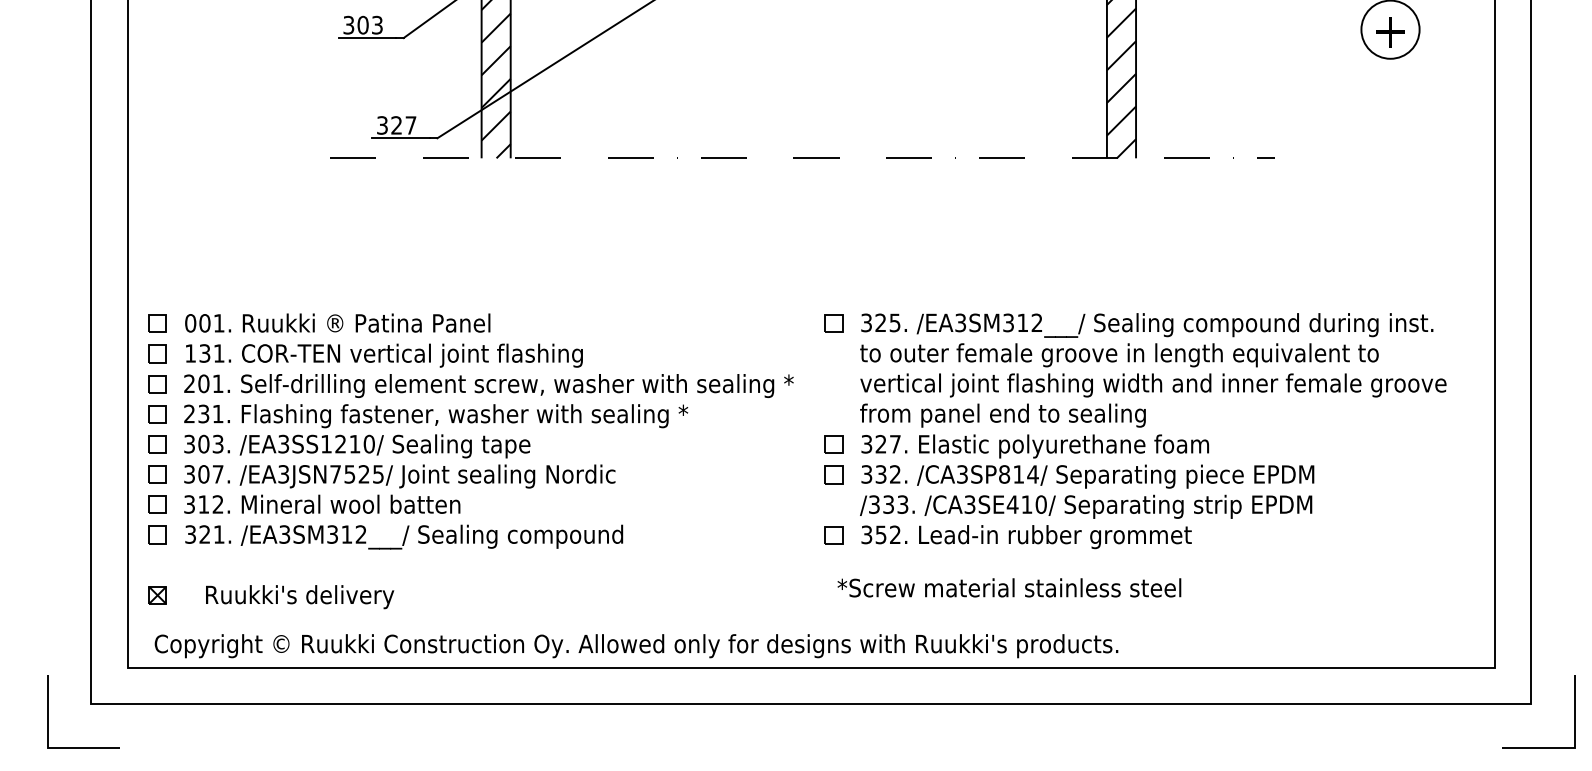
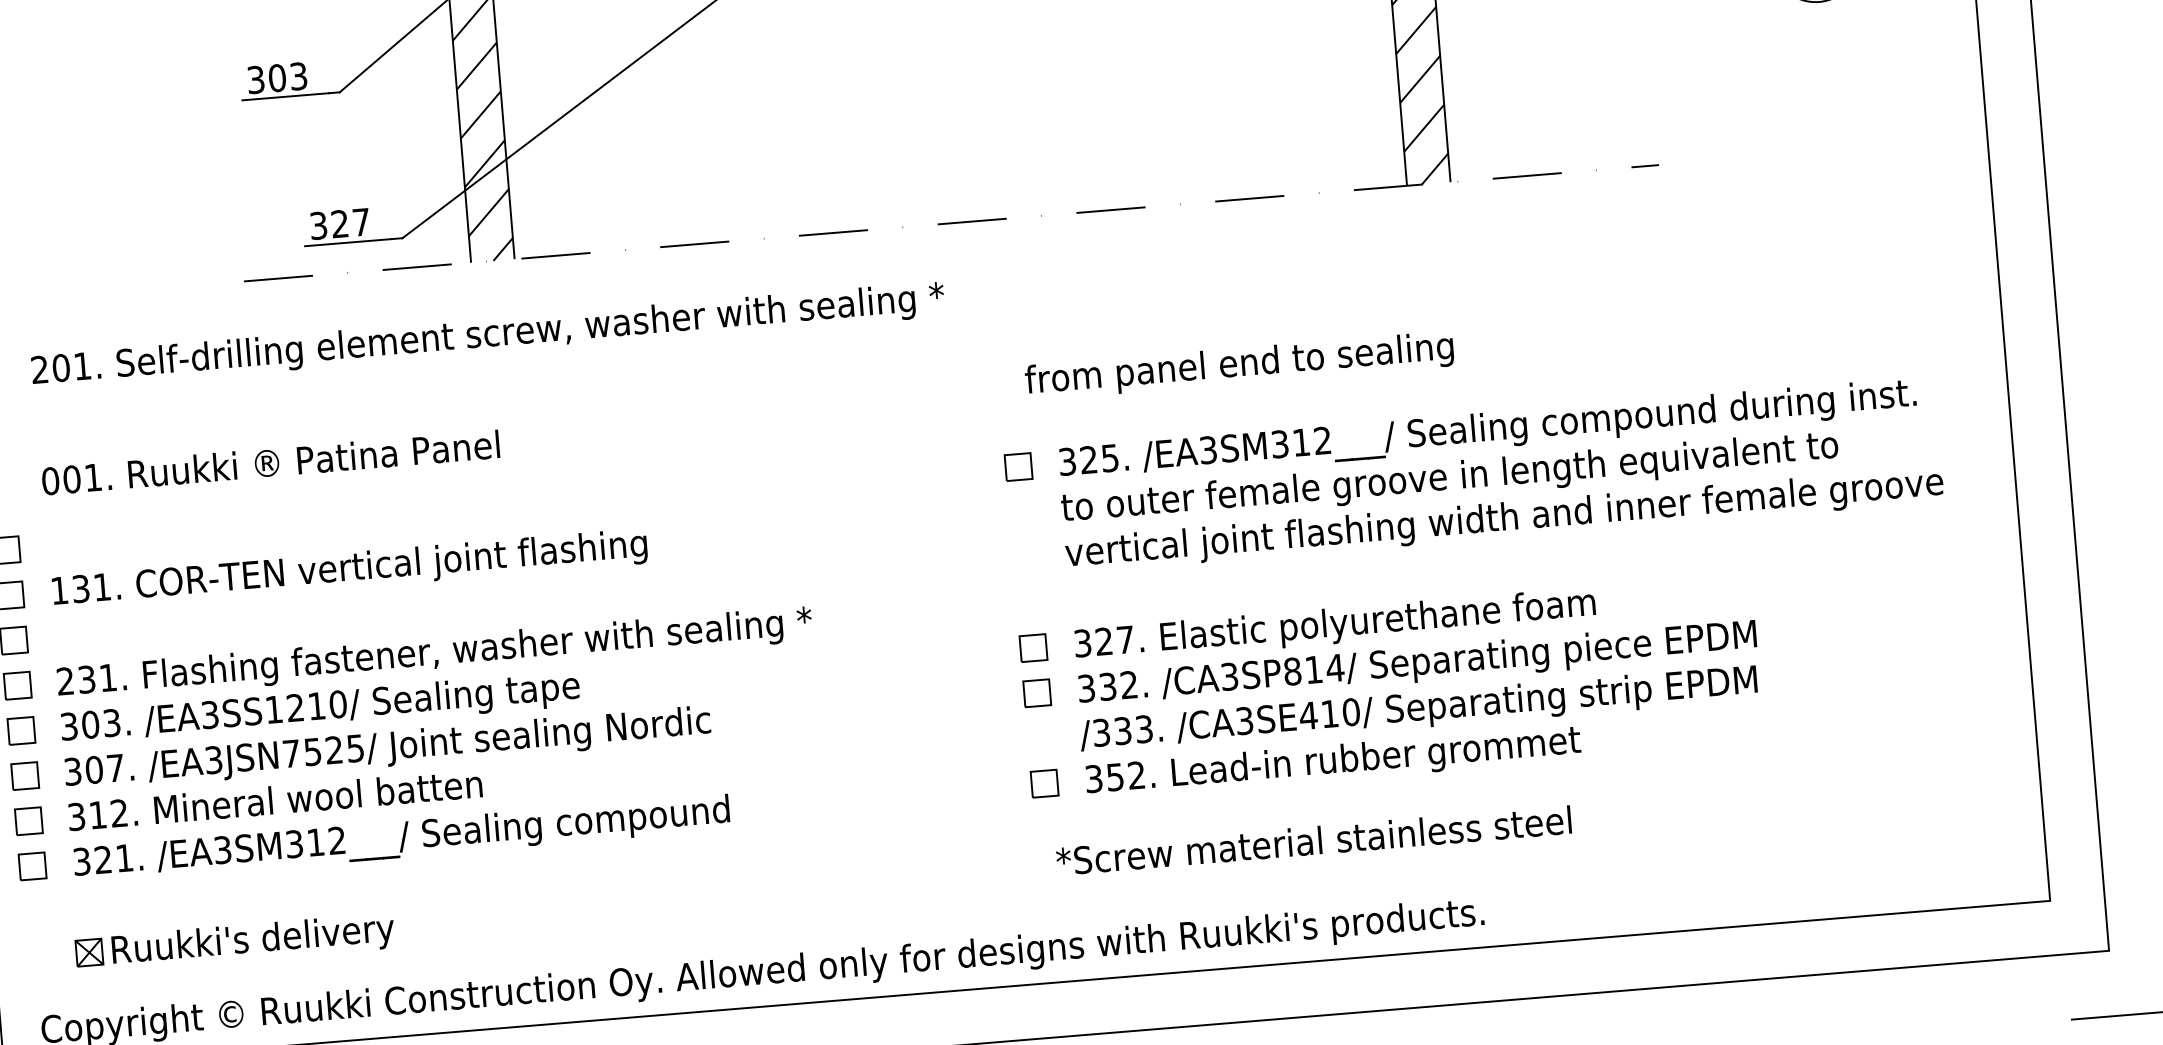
text: (337, 322) -> (270, 461), moved
text: (488, 385) -> (487, 335), moved
text: (1002, 415) -> (1238, 365), moved
part: (157, 595) -> (89, 952), moved

